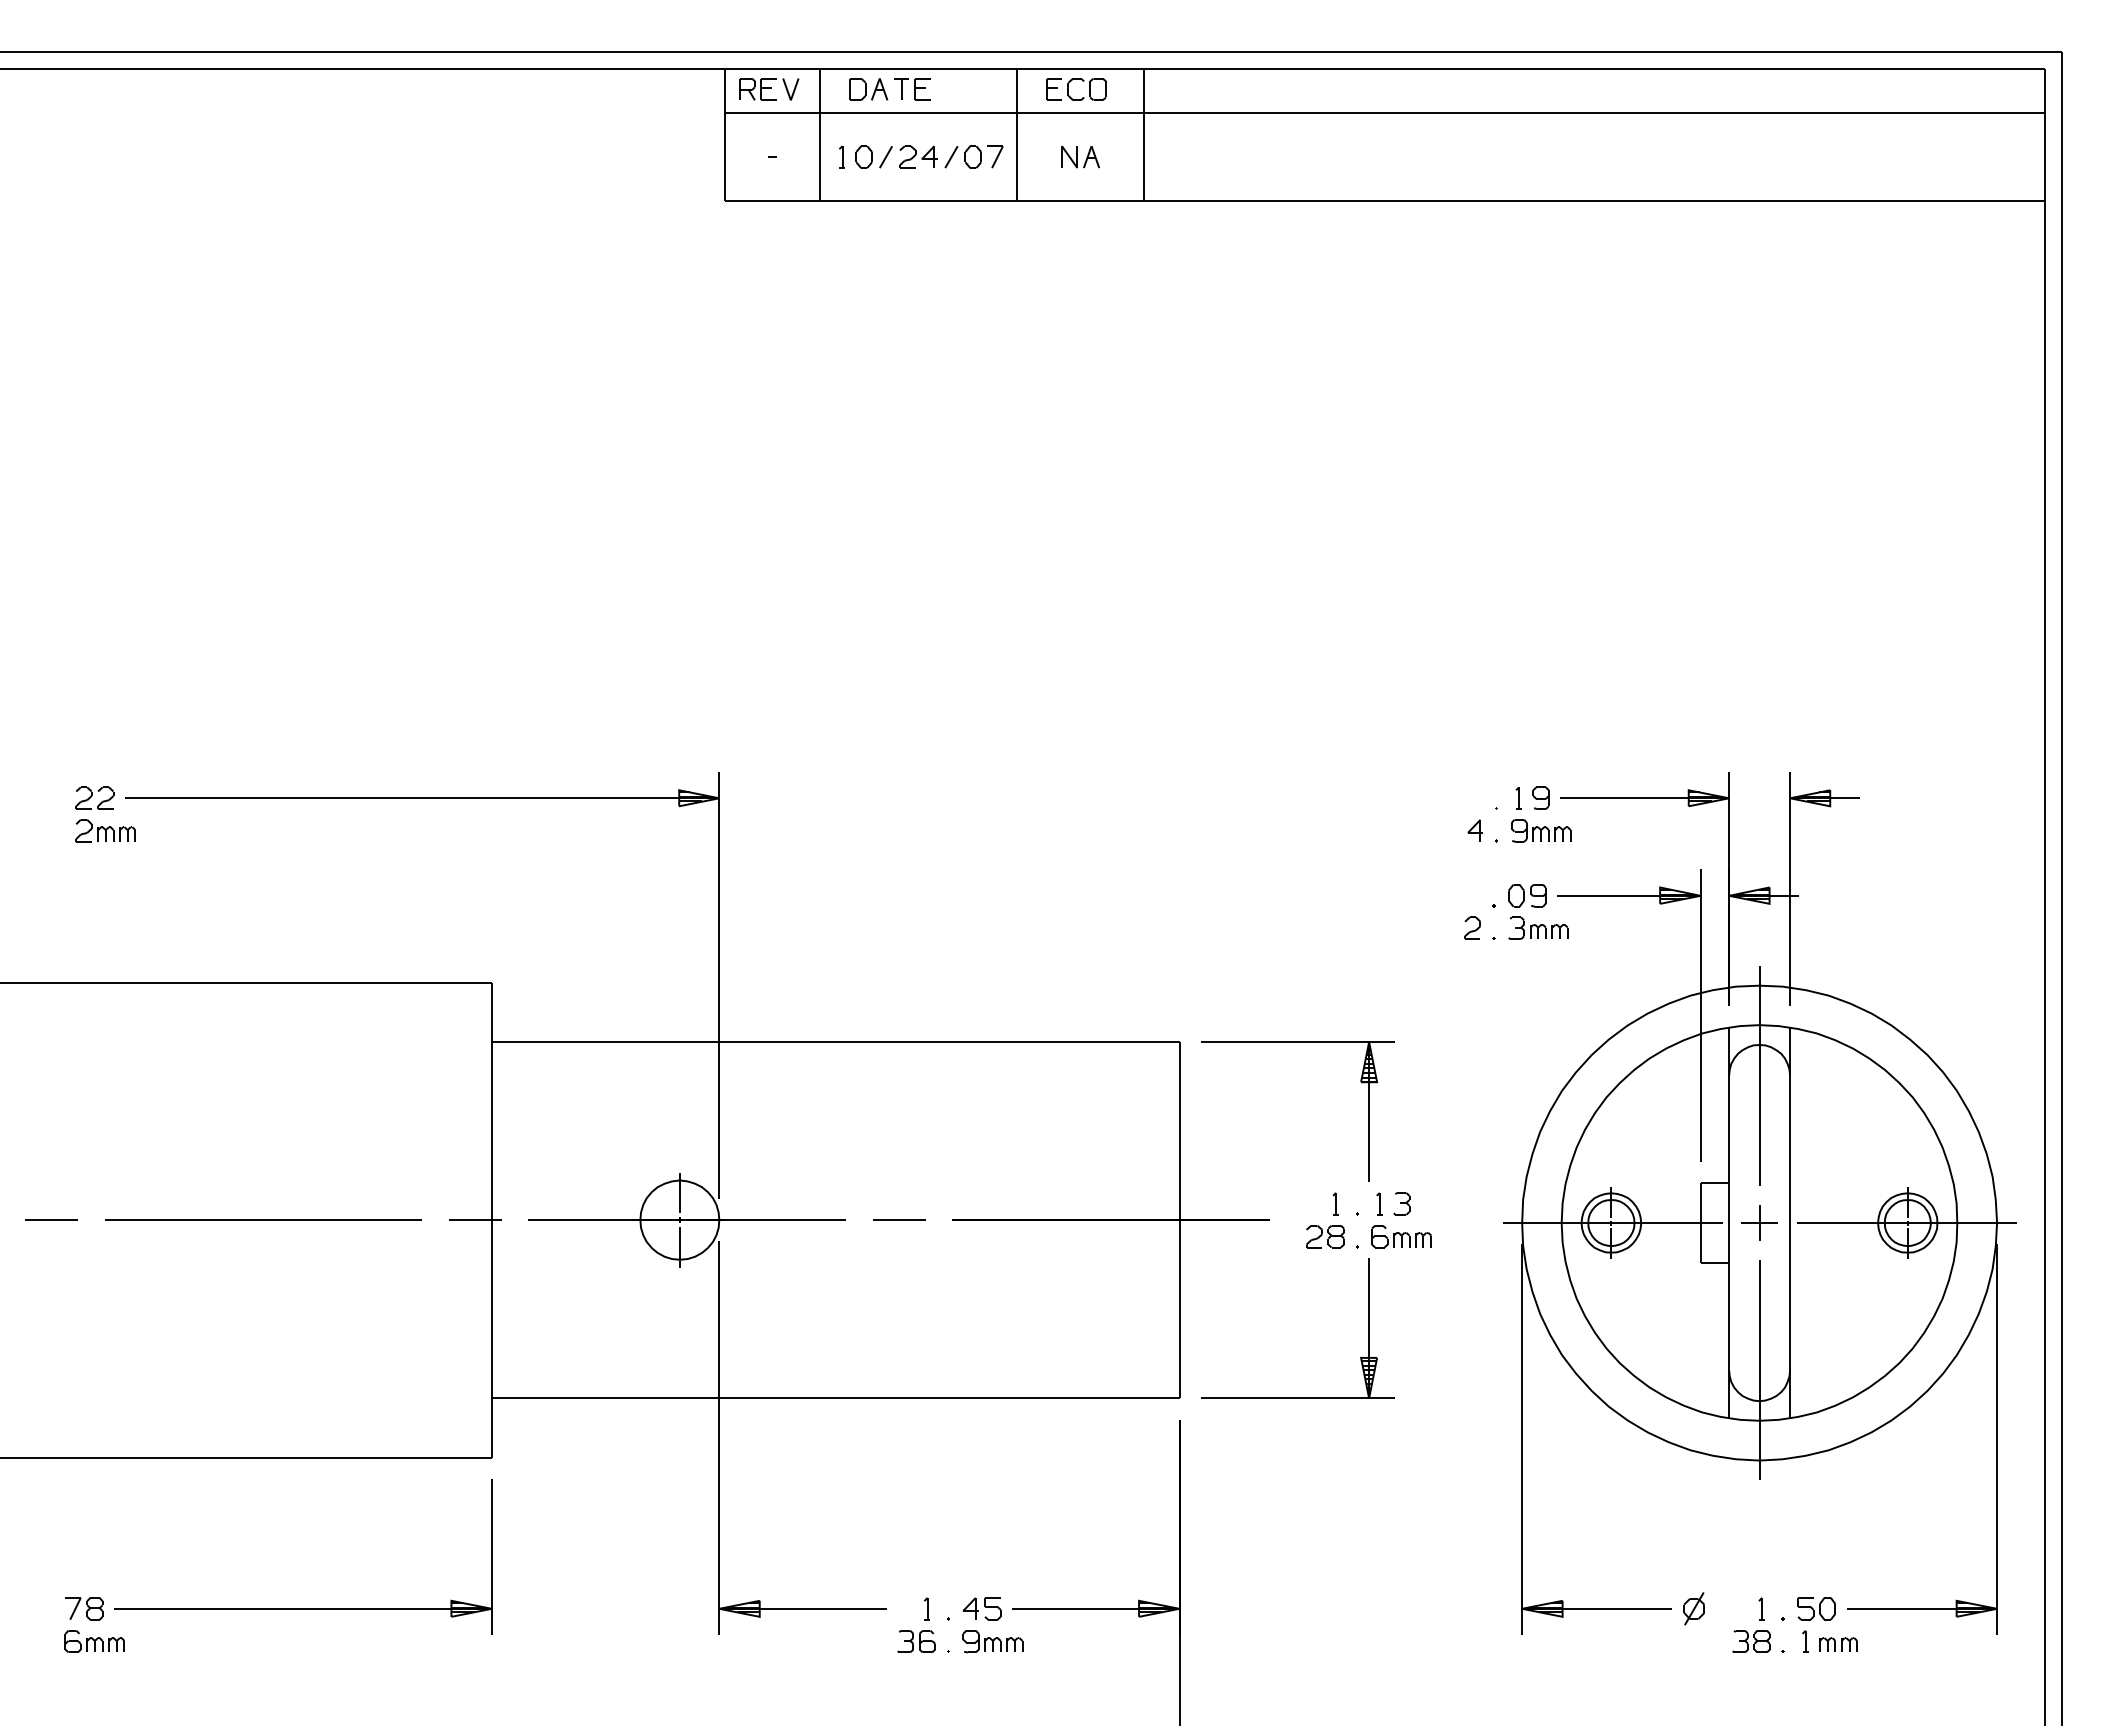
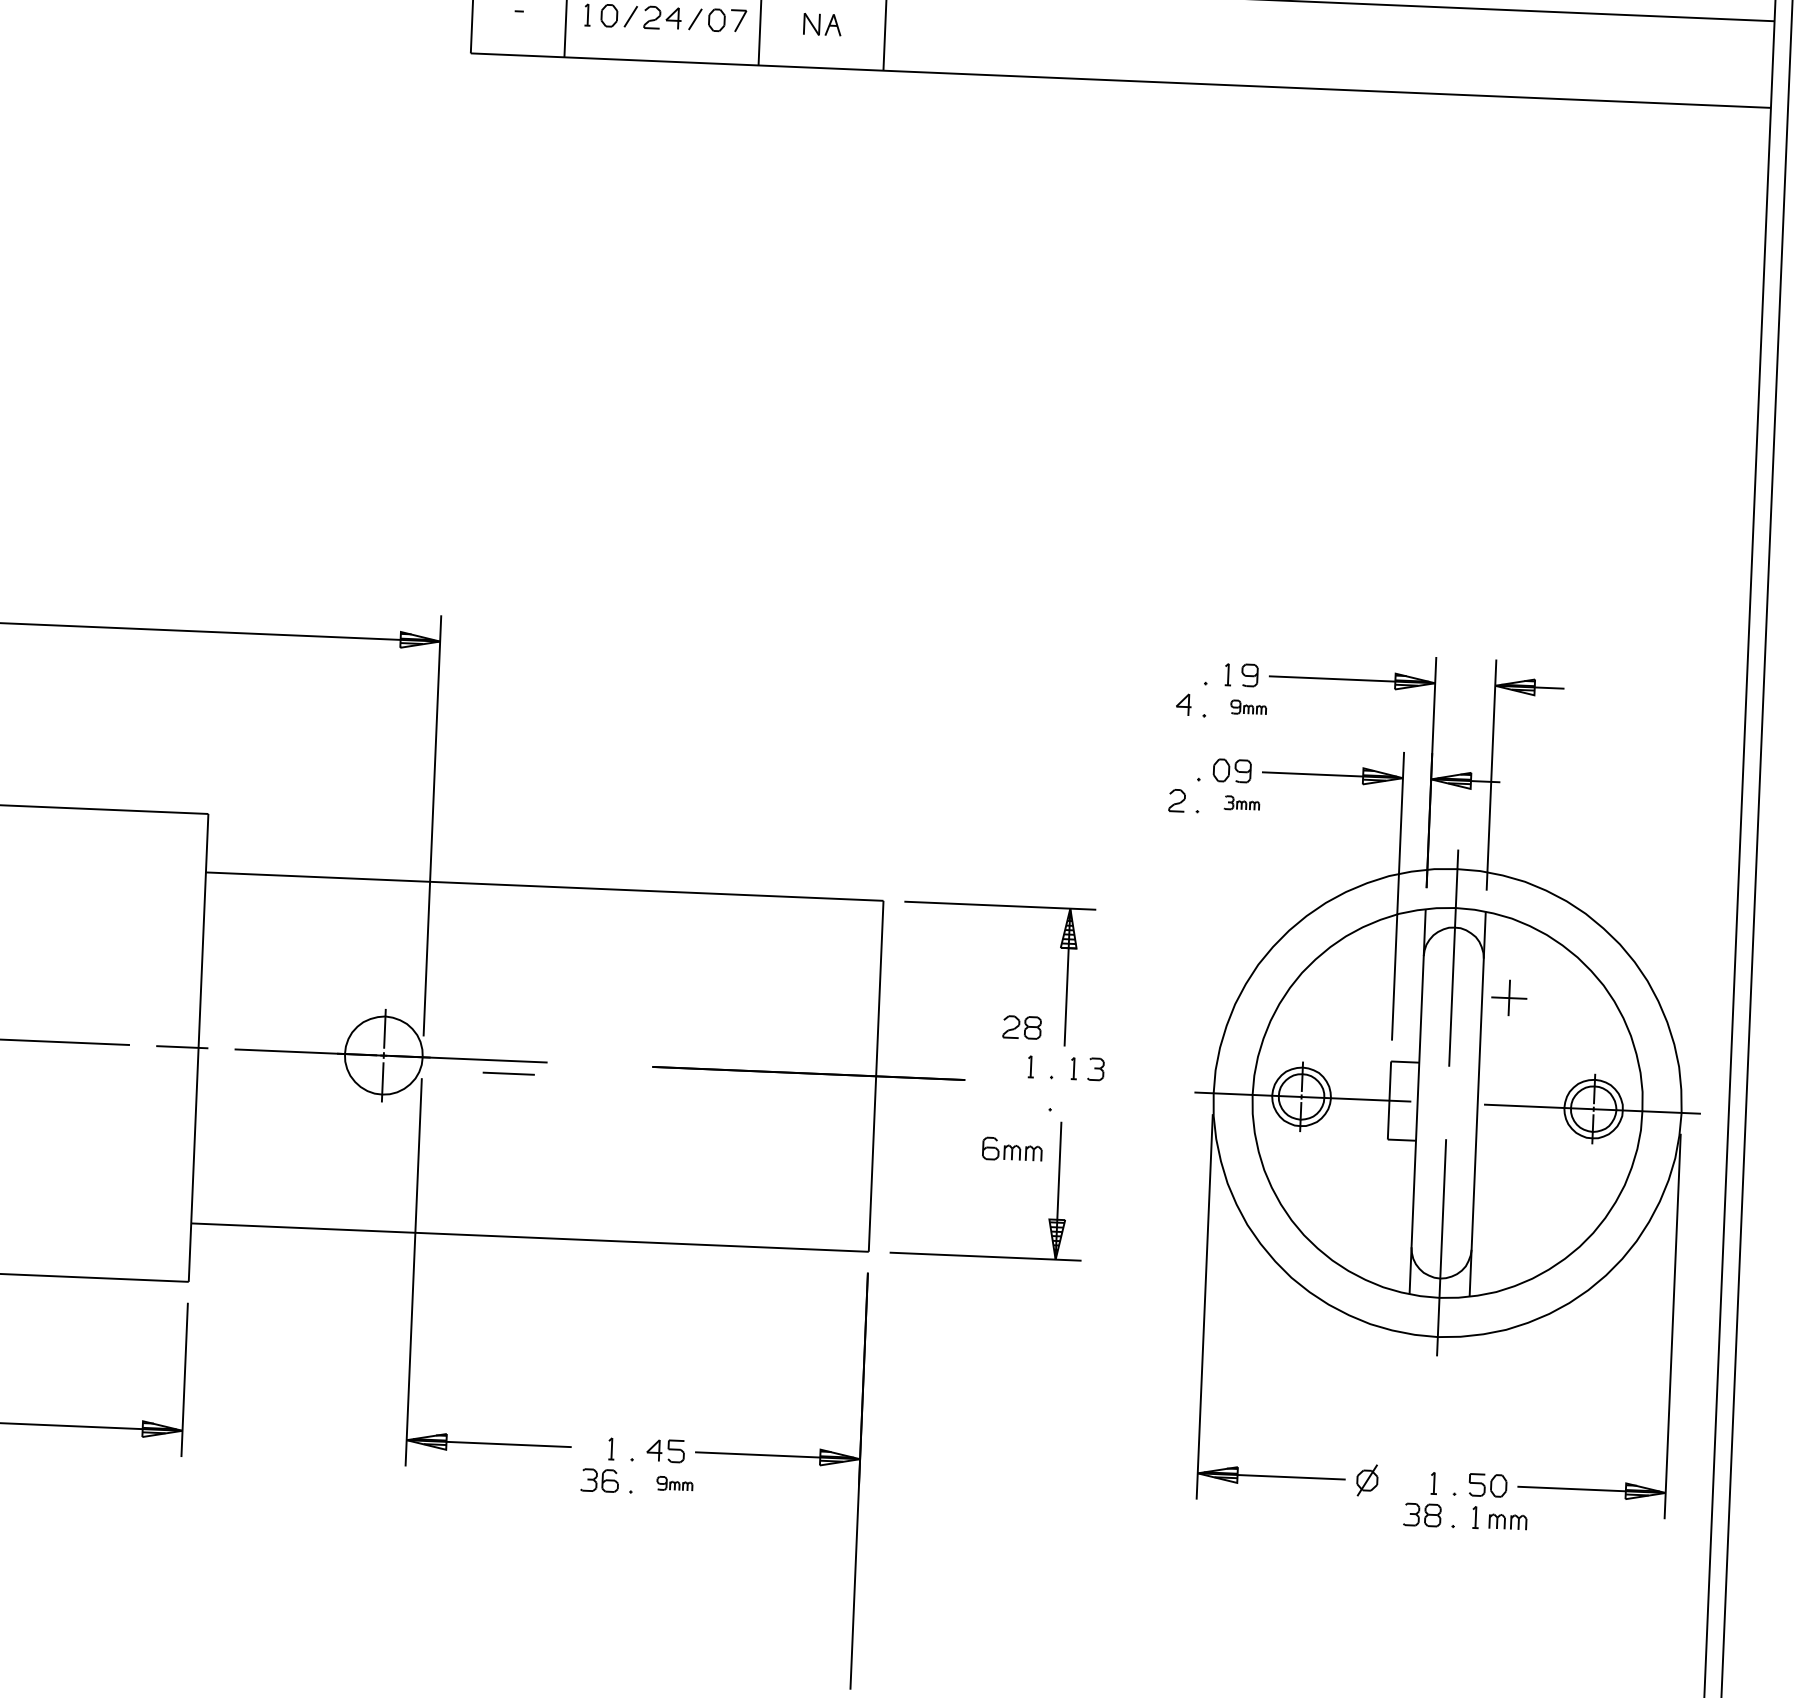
part: (1541, 830) -> (1248, 707), size x0.6
part: (1538, 927) -> (1241, 802), size x0.6
line: (899, 1219) -> (509, 1073), moved
part: (1759, 1222) -> (1509, 997), moved
part: (1325, 1236) -> (1022, 1027), moved
part: (1401, 1236) -> (1012, 1149), moved
part: (992, 1641) -> (674, 1483), size x0.6

